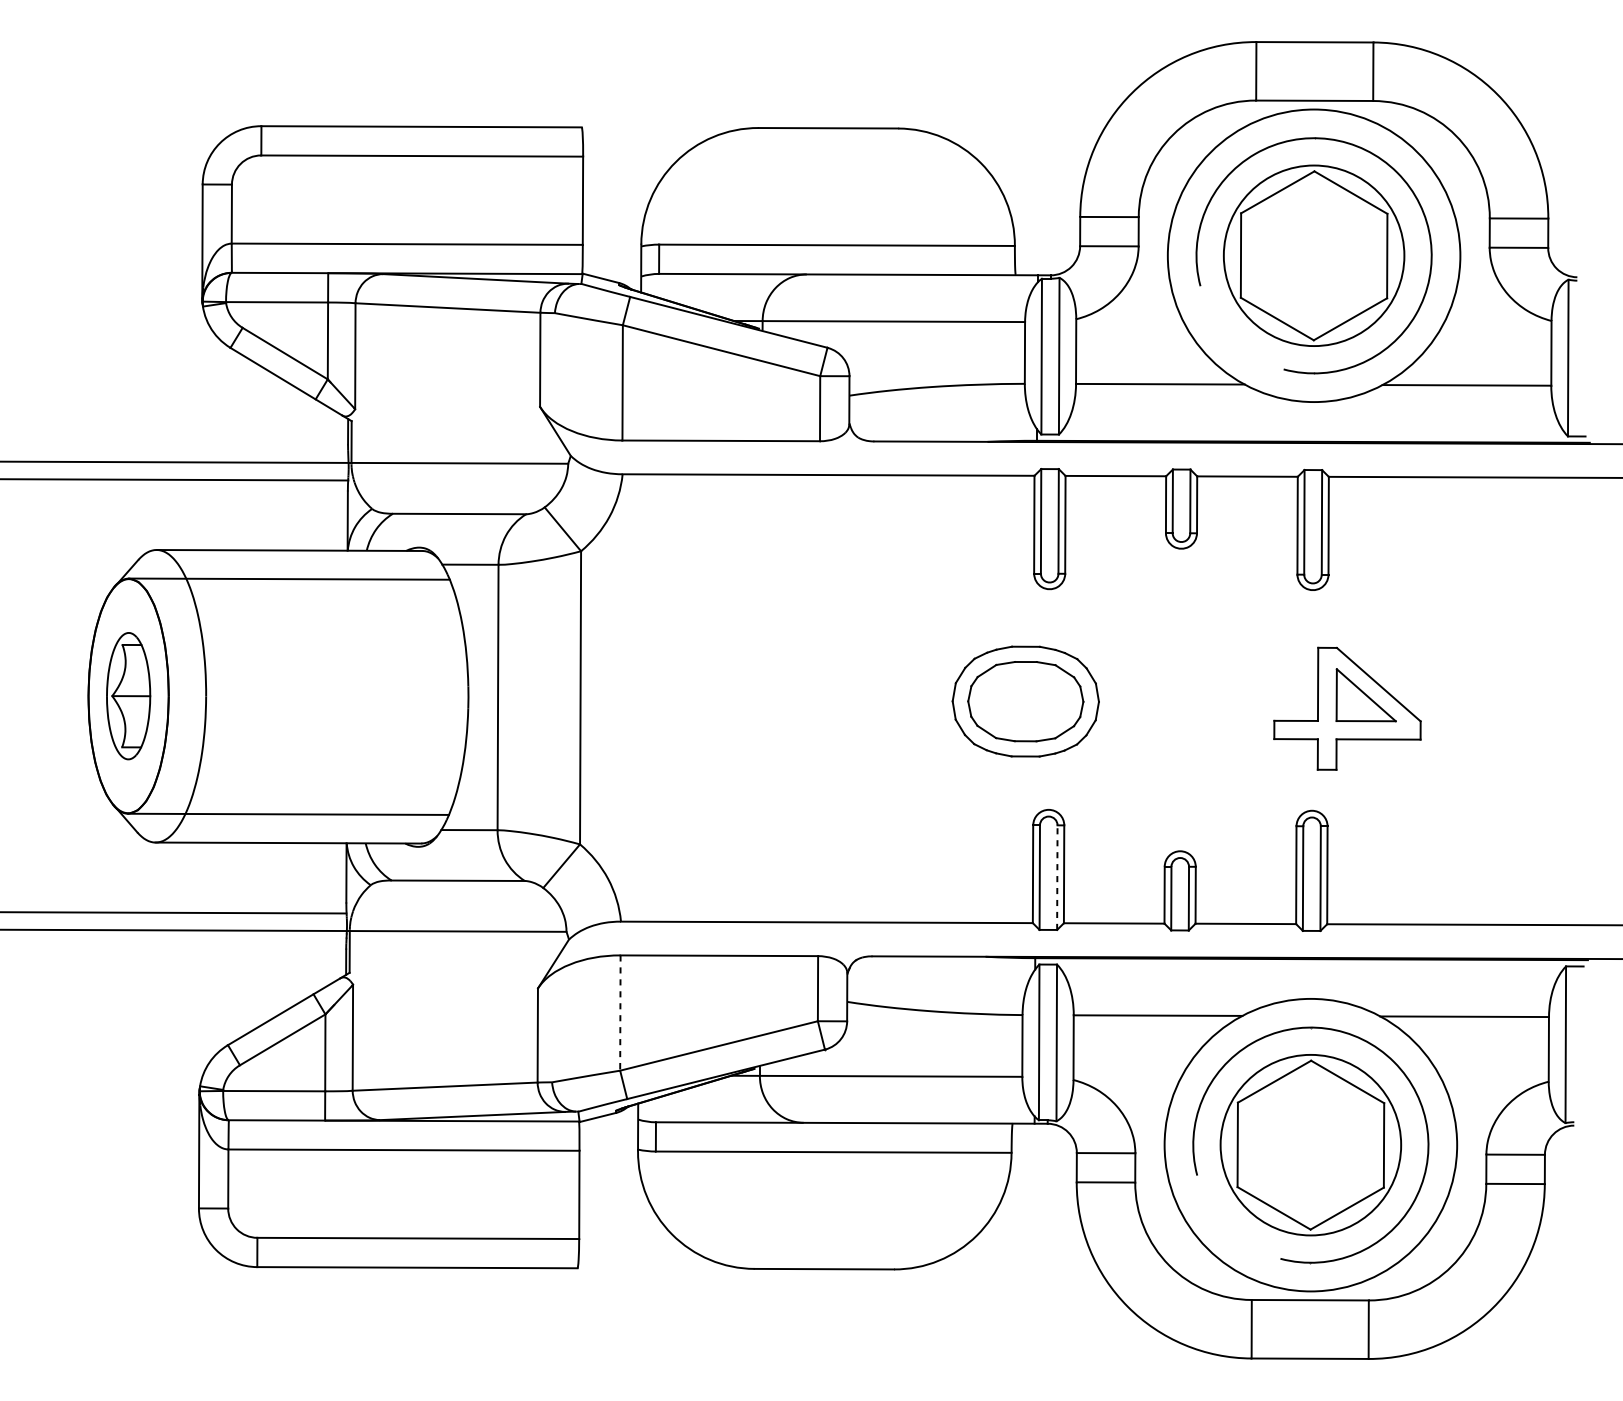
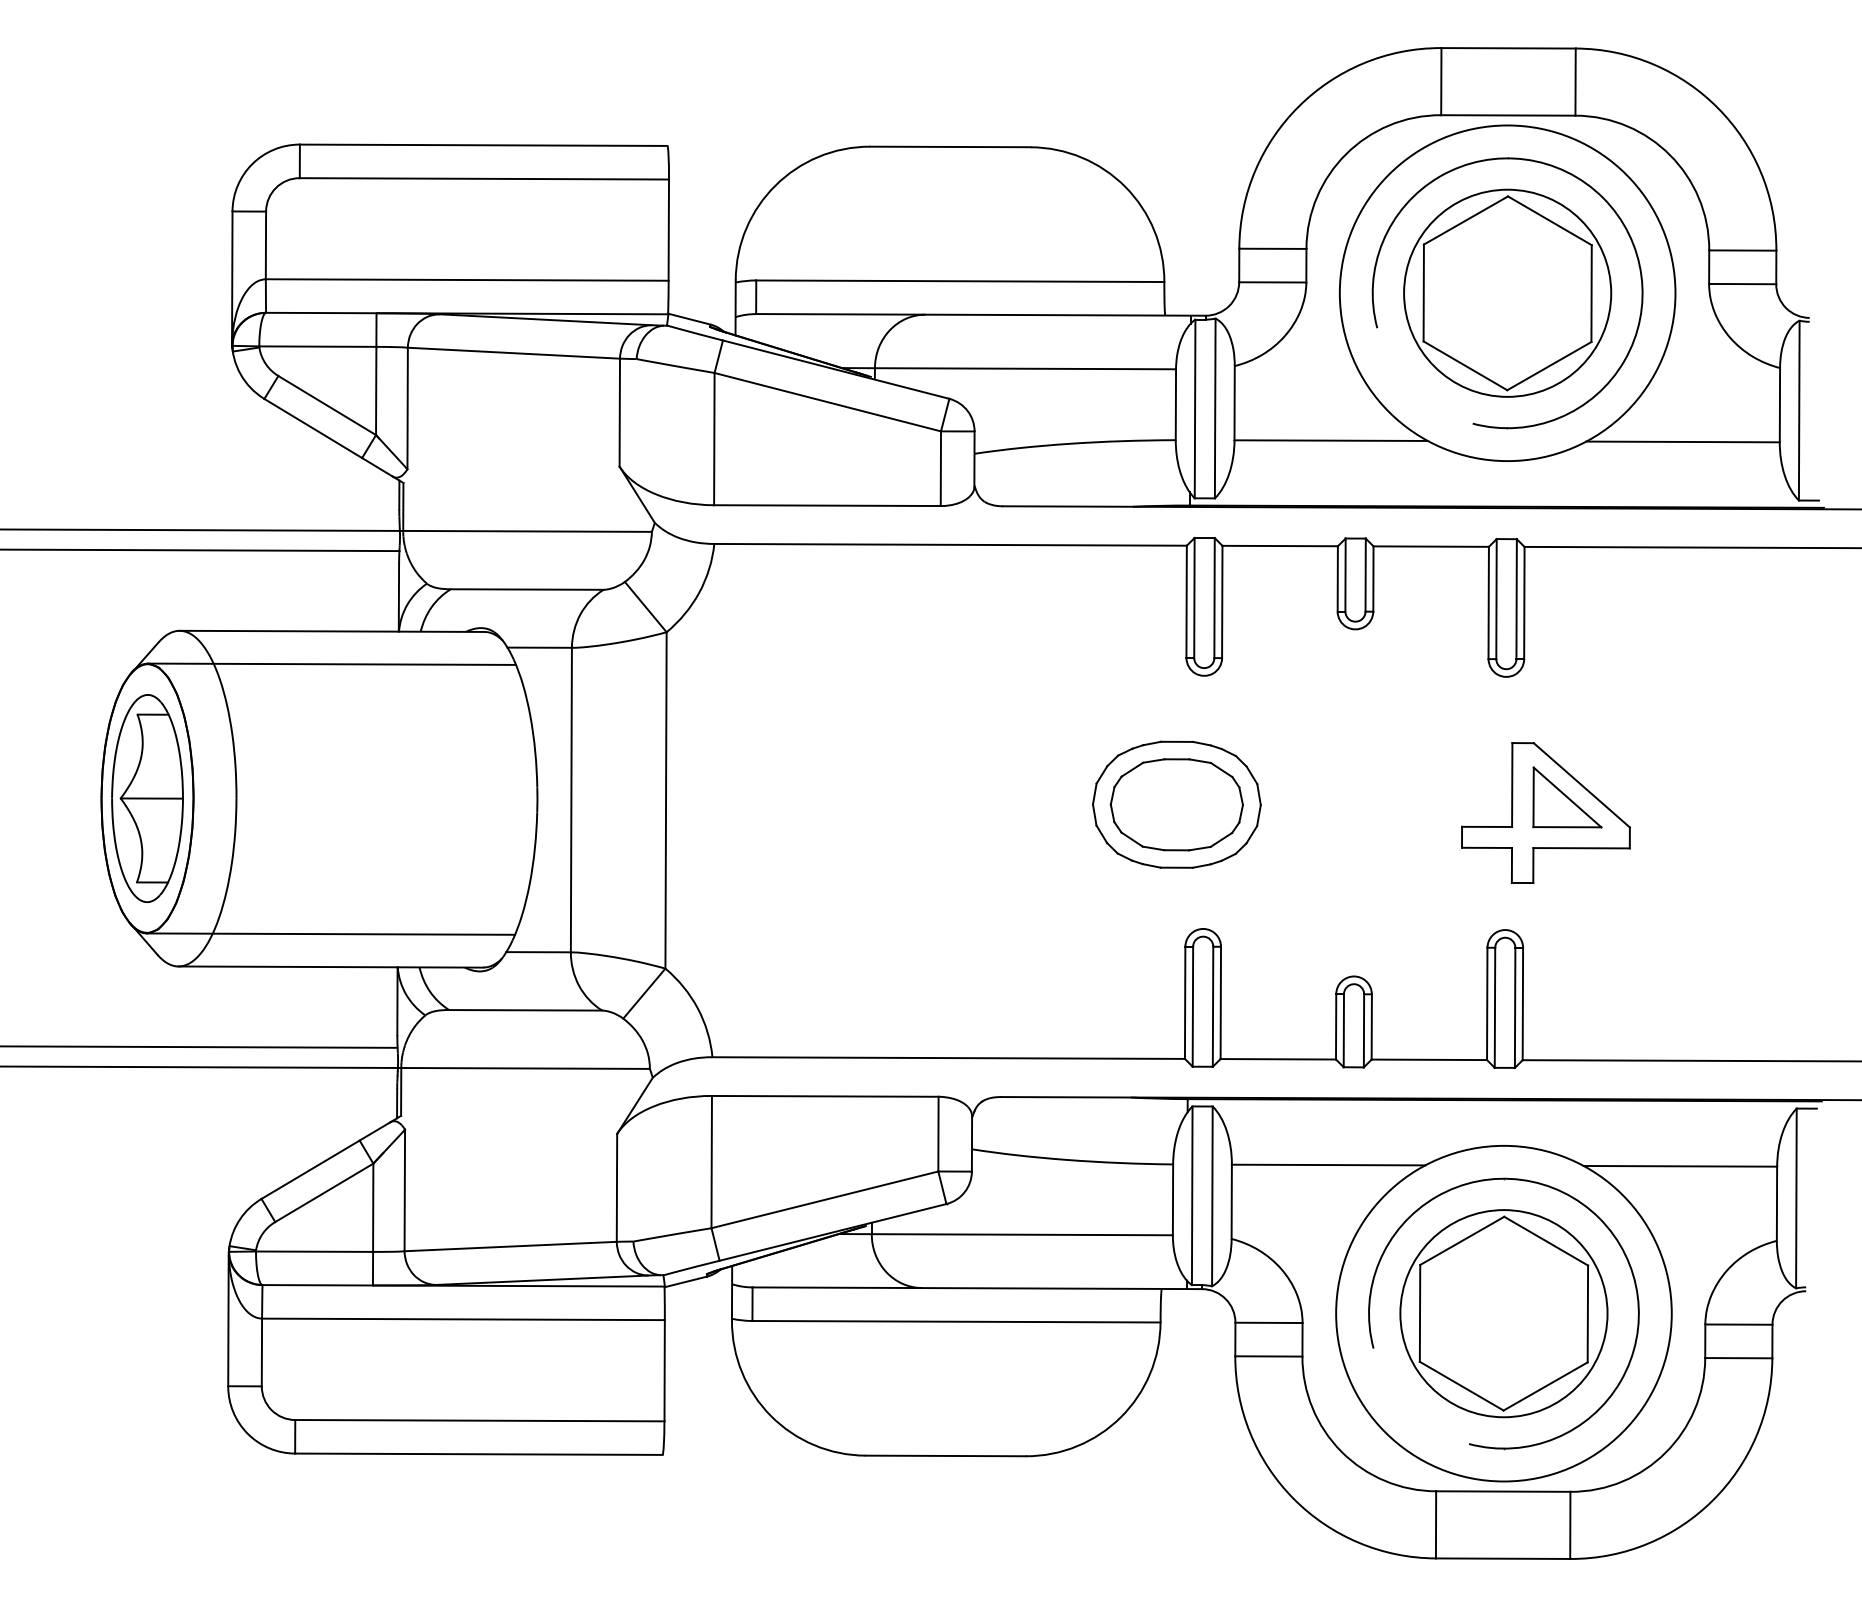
part: (128, 696) -> (147, 798), size x1.43
line: (1057, 877) -> (1213, 1006), dashed -> solid
line: (620, 1013) -> (711, 1162), dashed -> solid

